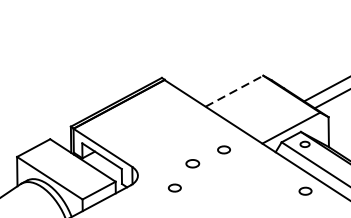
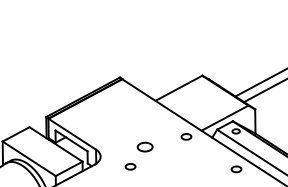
line: (233, 91) -> (178, 88), dashed -> solid
part: (224, 149) -> (186, 136), moved
part: (192, 163) -> (144, 146), size x1.43

